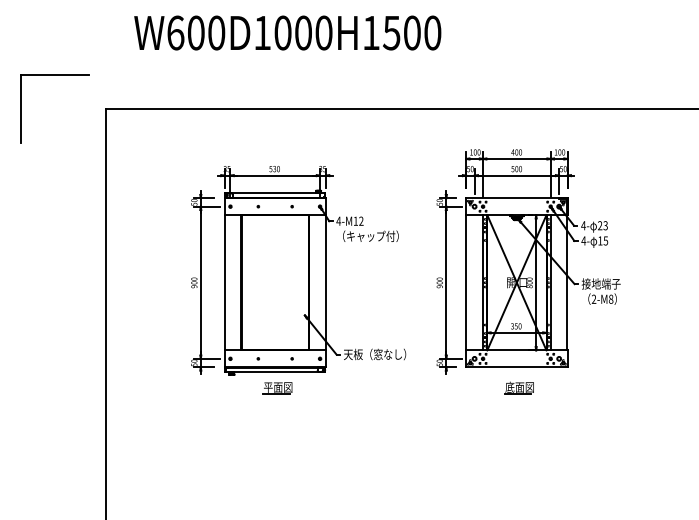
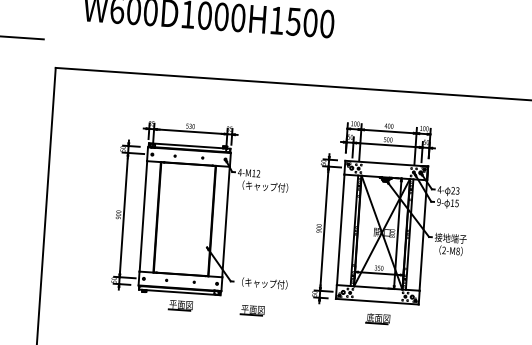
text: (583, 240) -> (438, 201), 4- -> 9-
text: (373, 354) -> (260, 283), 天板（窓なし） -> （キャップ付）
part: (365, 388) -> (252, 310), added

